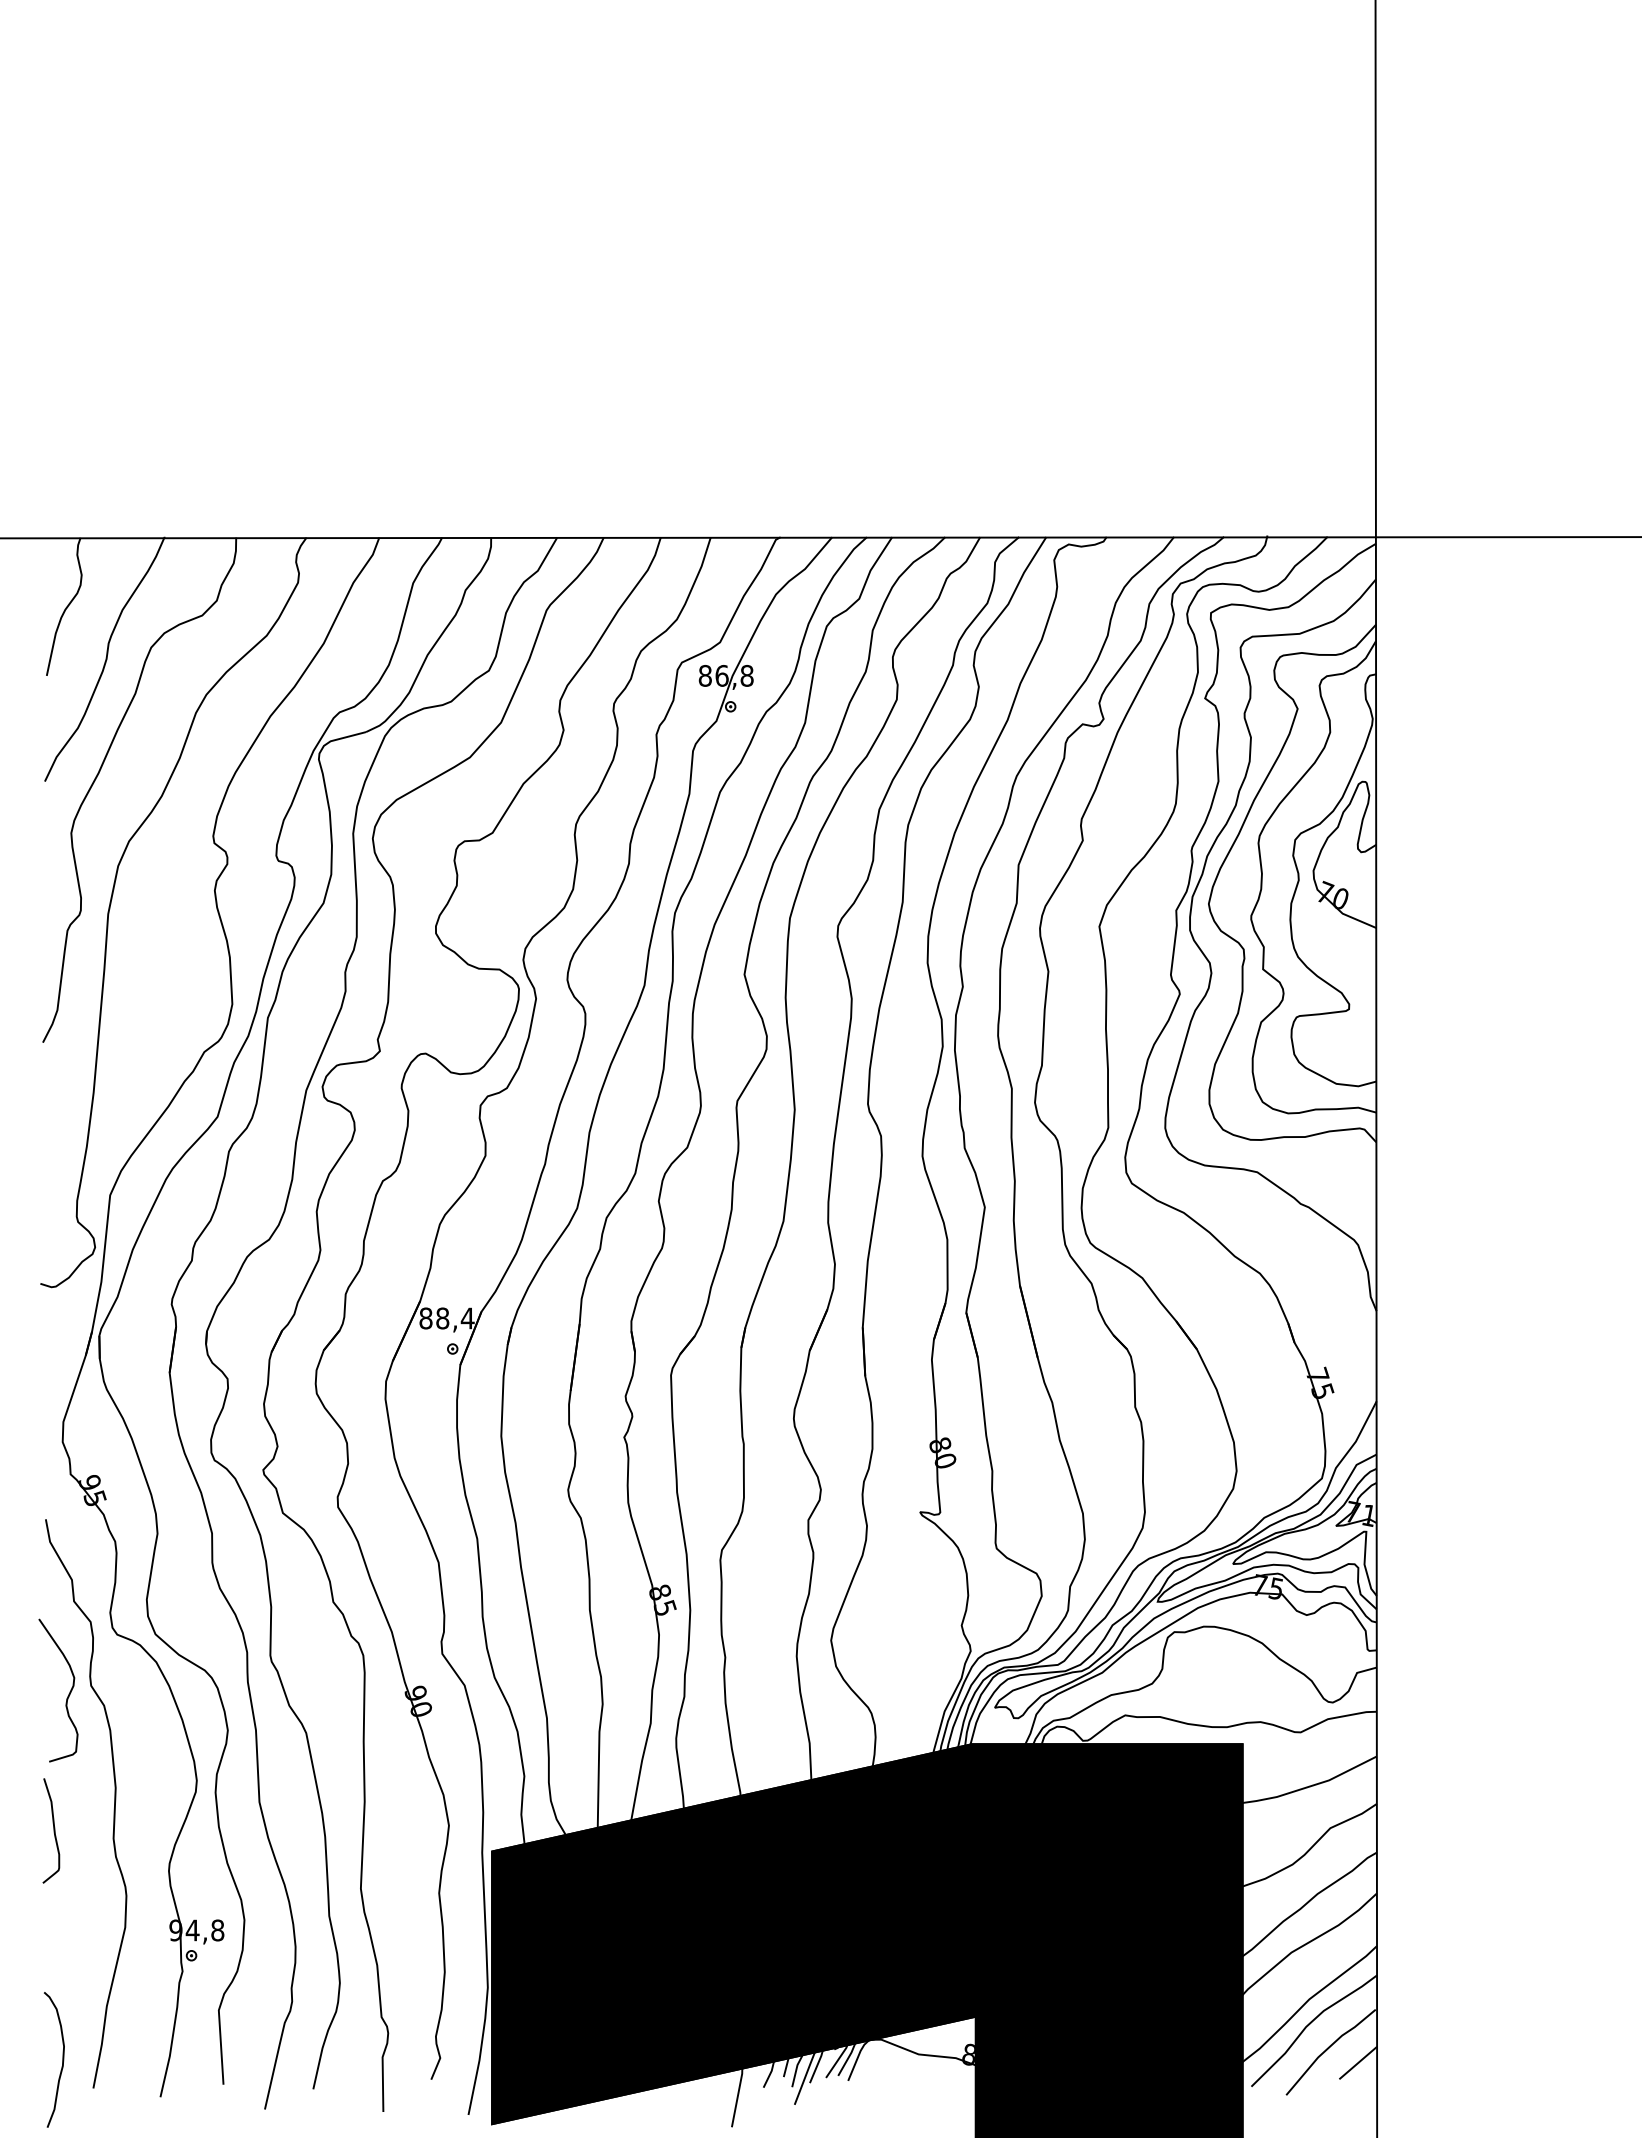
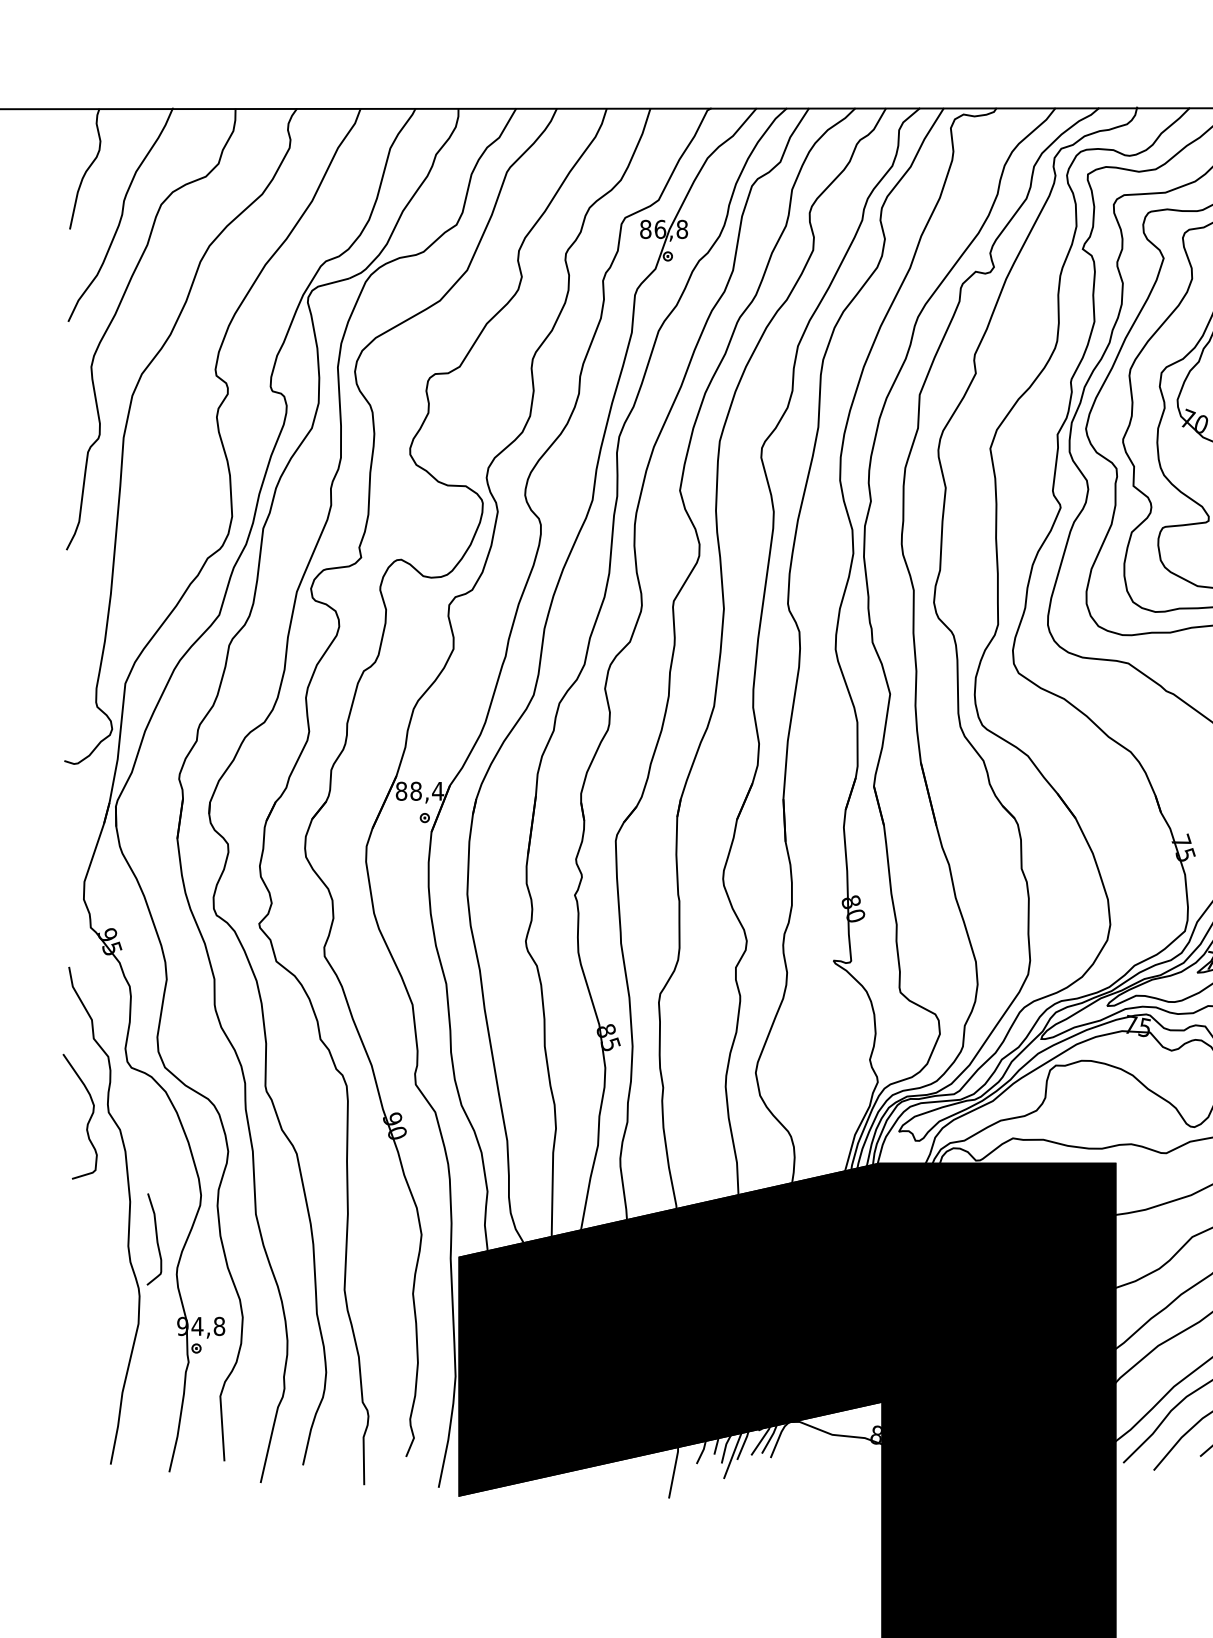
curve: (53, 1830) -> (156, 1239), moved
curve: (62, 2059) -> (83, 1439), removed

